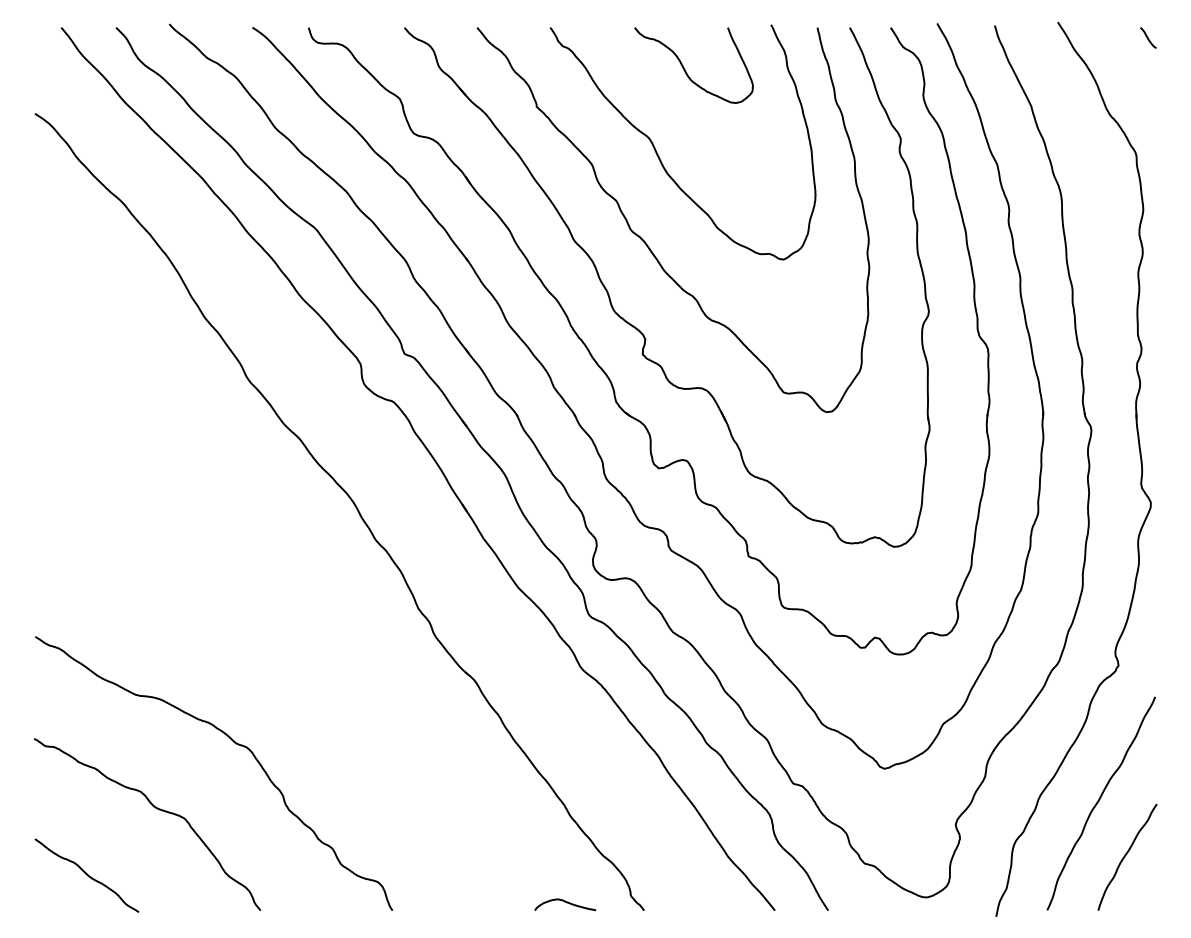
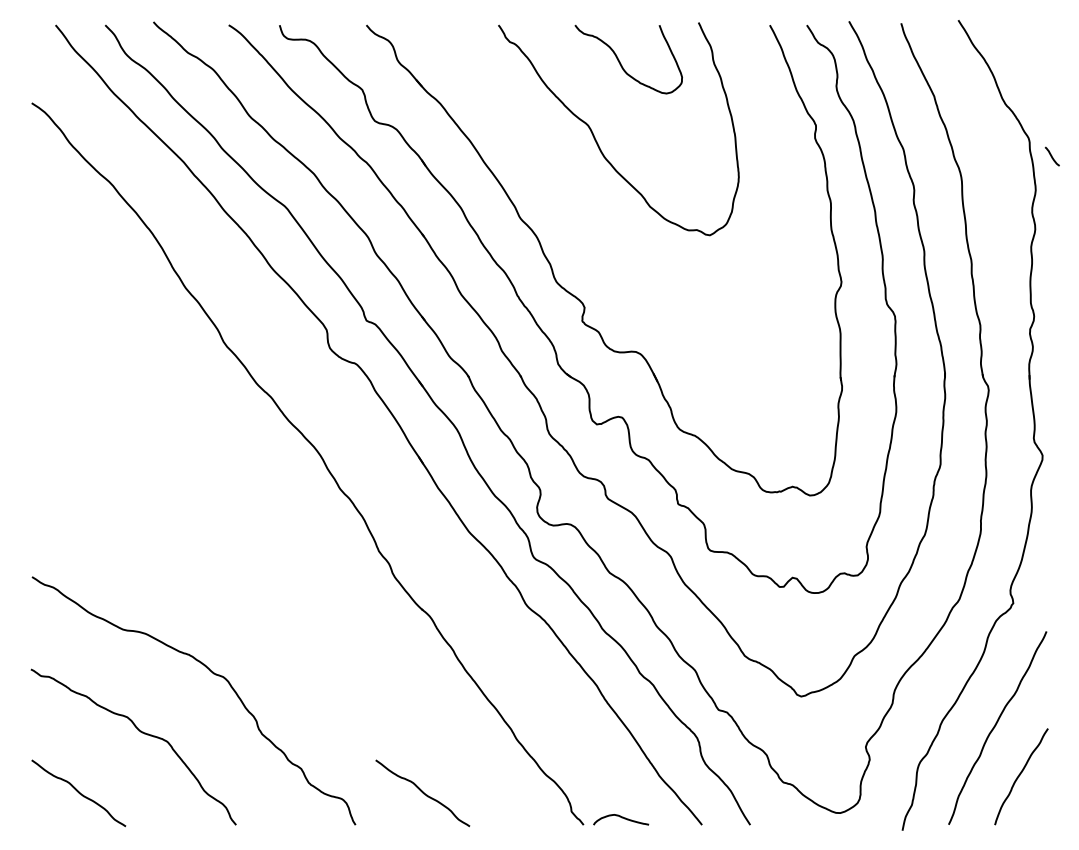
curve: (1147, 37) -> (1051, 156), moved
curve: (646, 242) -> (585, 219), removed
curve: (466, 875) -> (422, 793), added
curve: (565, 903) -> (621, 818), moved

